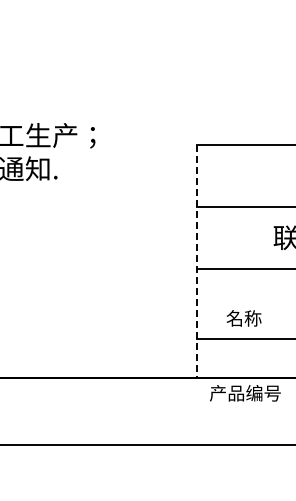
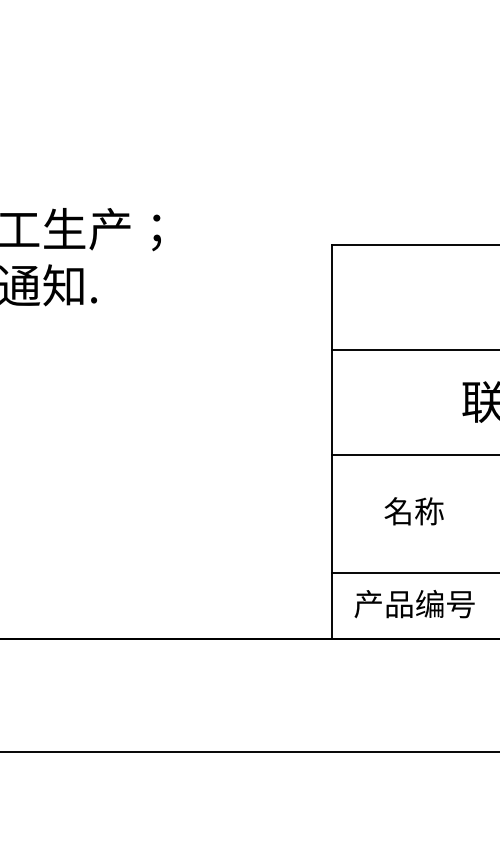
line: (196, 261) -> (332, 442), dashed -> solid
text: (244, 318) -> (414, 511), moved
text: (245, 393) -> (414, 604), moved

